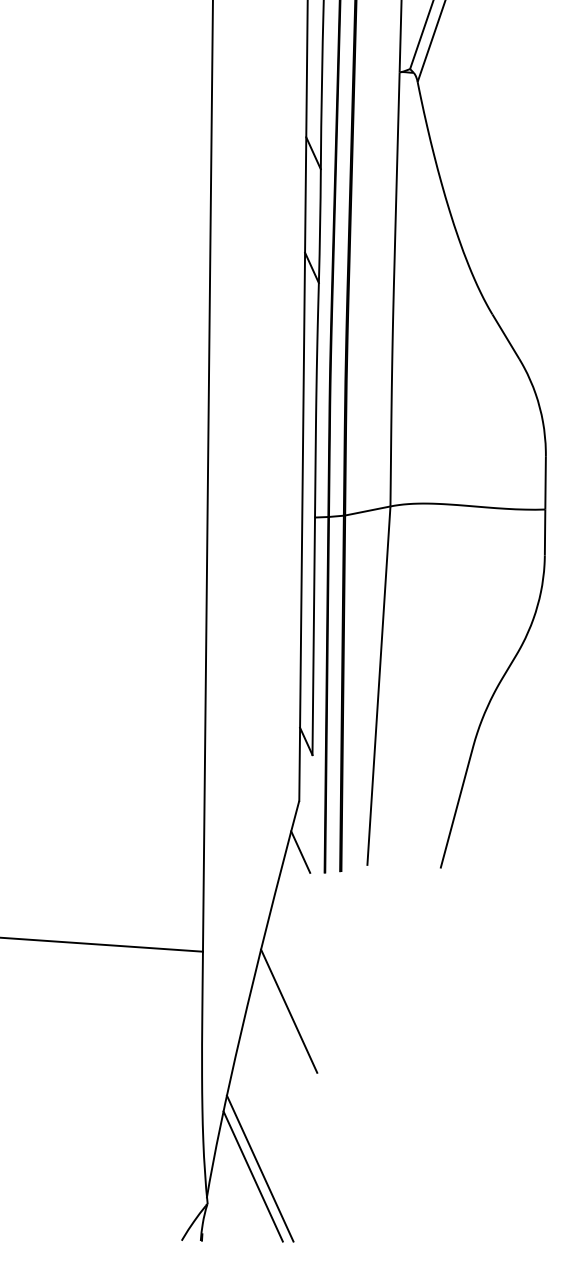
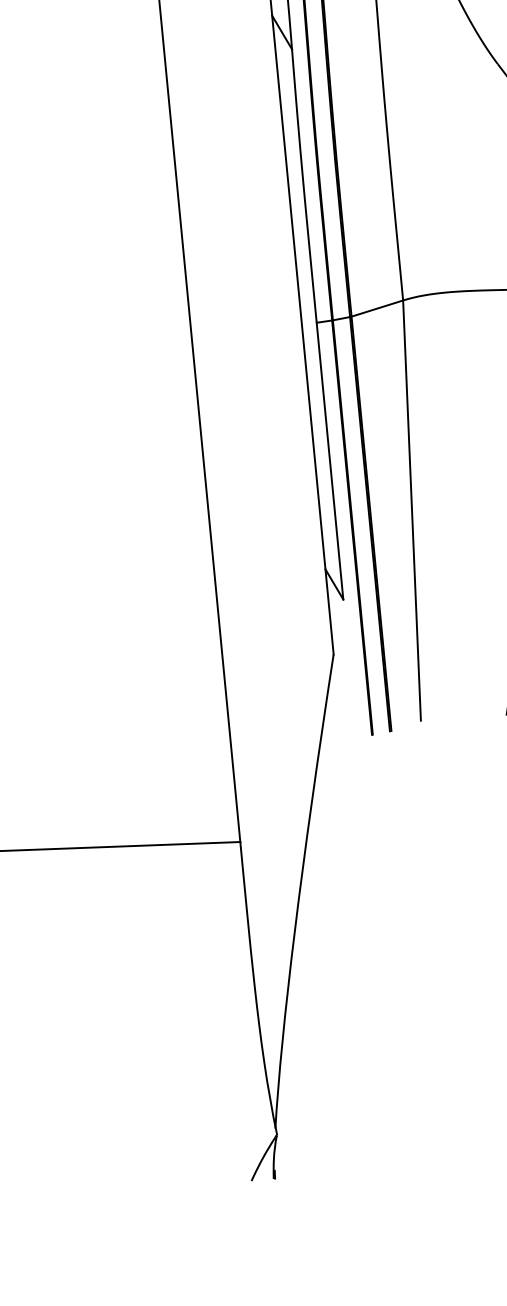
line: (300, 851) -> (341, 713), removed
line: (289, 1010) -> (348, 899), removed
line: (259, 1168) -> (333, 1087), removed
line: (252, 1176) -> (325, 1097), removed

